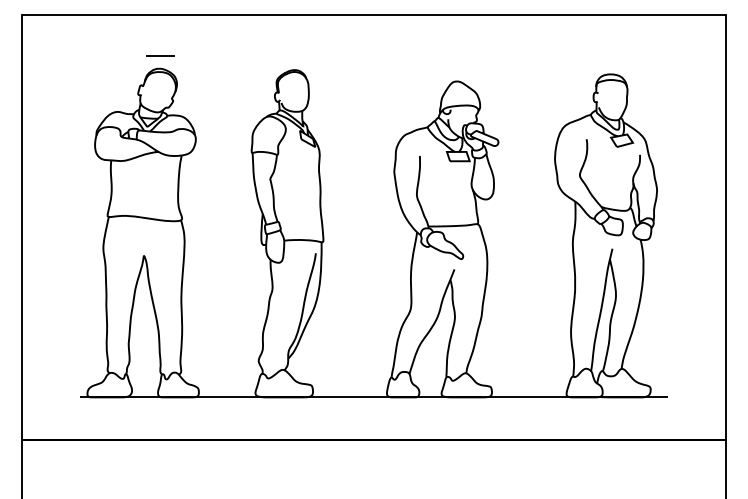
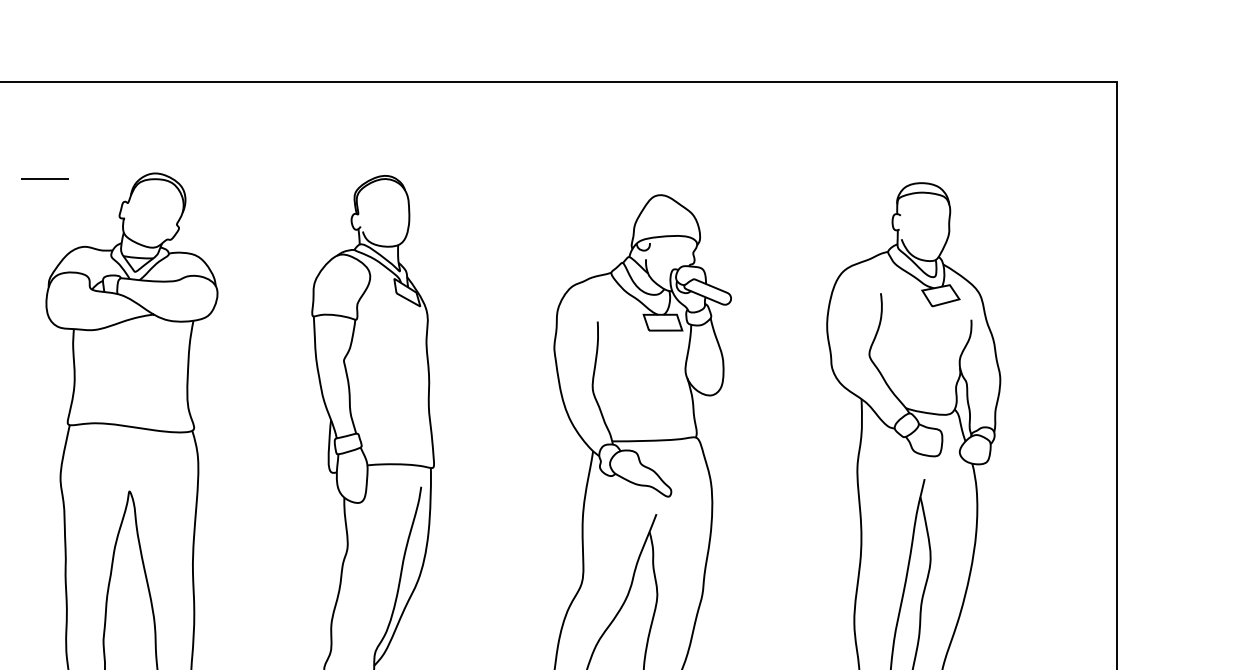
line: (160, 55) -> (45, 178), moved

